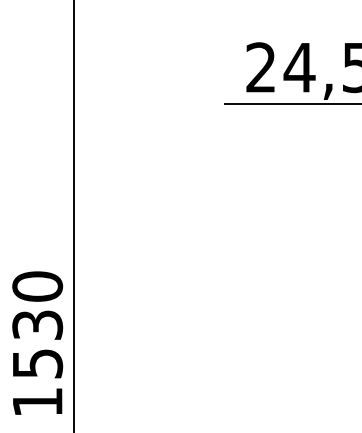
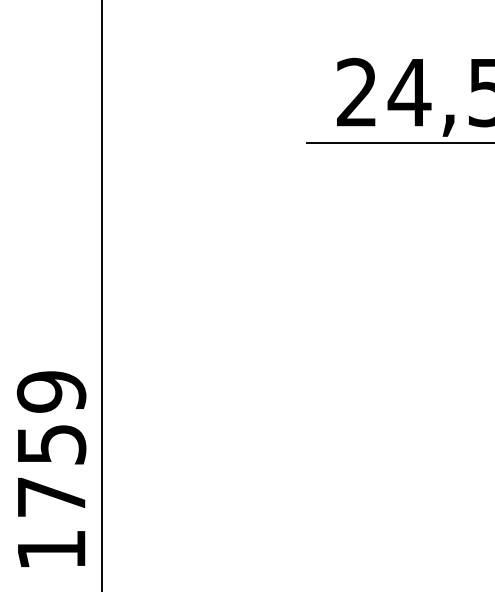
text: (37, 324) -> (51, 443), 1530 -> 1759

